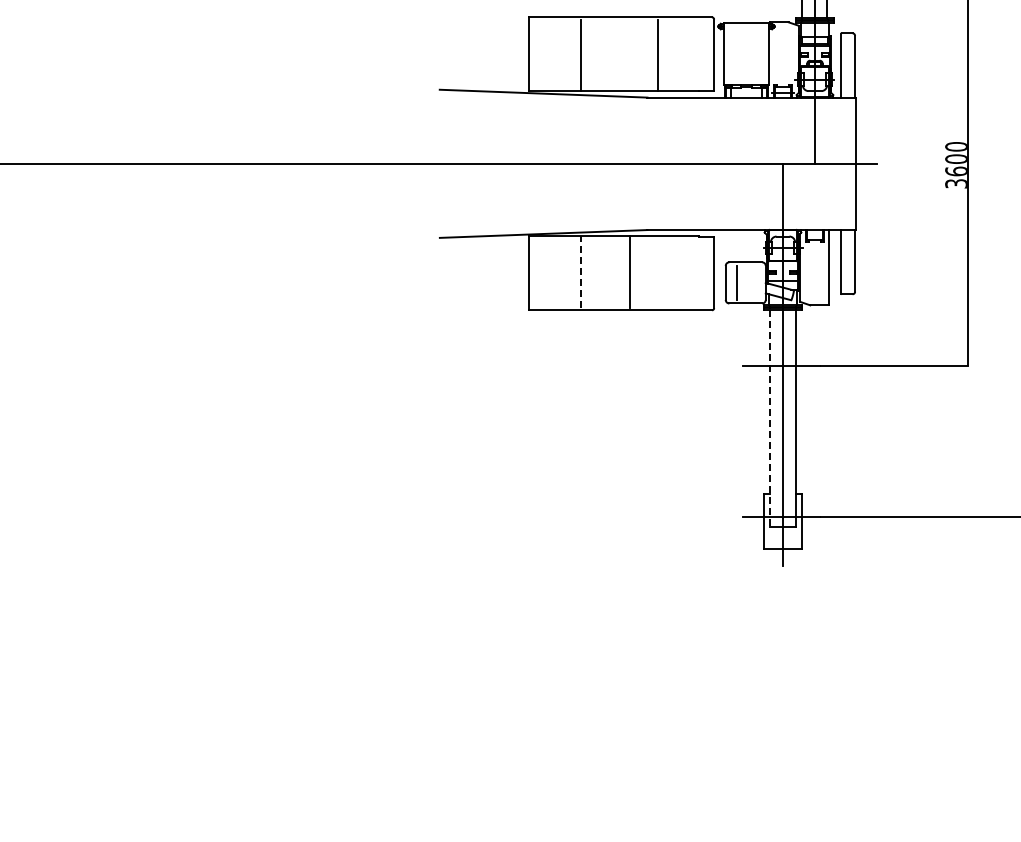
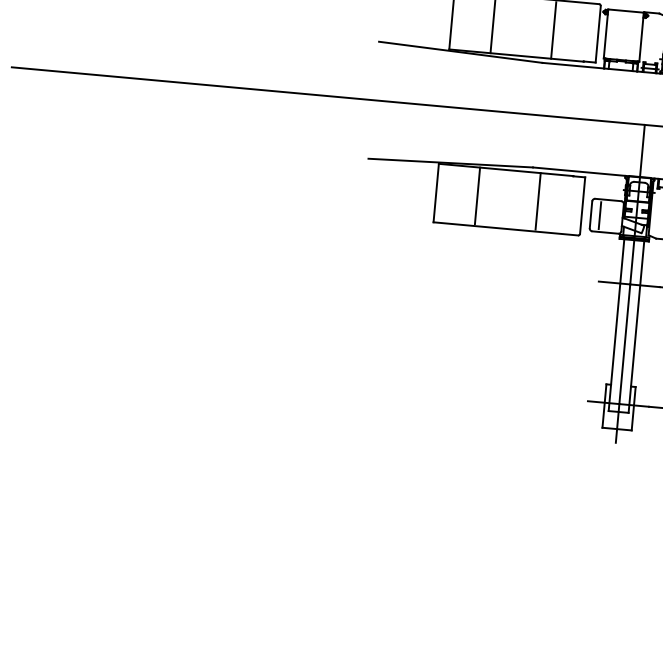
line: (629, 271) -> (537, 200), moved
line: (581, 272) -> (477, 196), dashed -> solid
line: (770, 418) -> (616, 325), dashed -> solid

